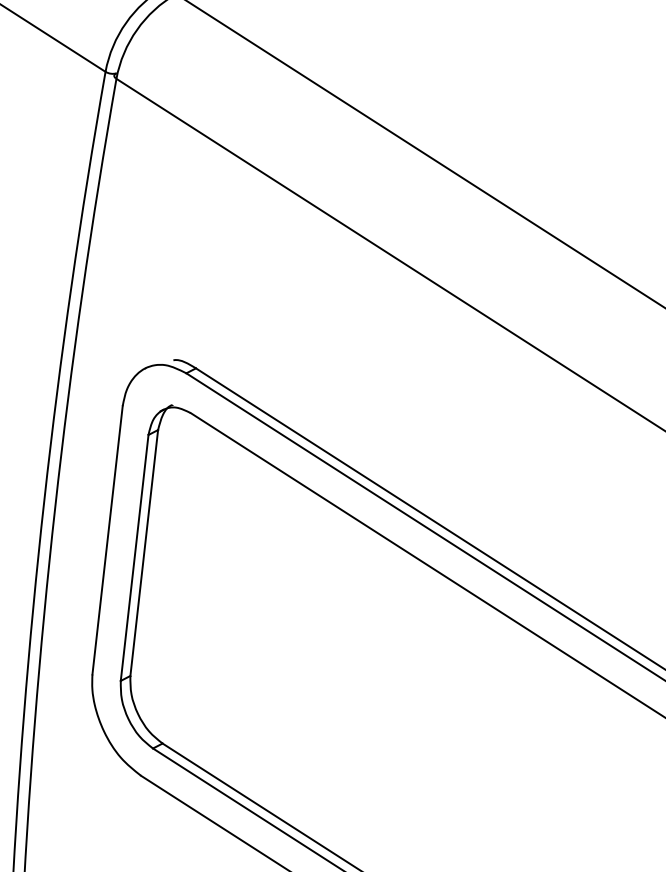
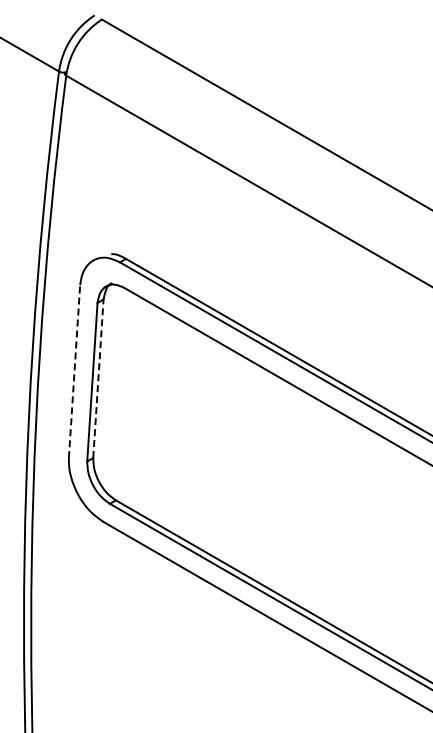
line: (107, 539) -> (74, 371), solid -> dashed
line: (144, 552) -> (98, 378), solid -> dashed

